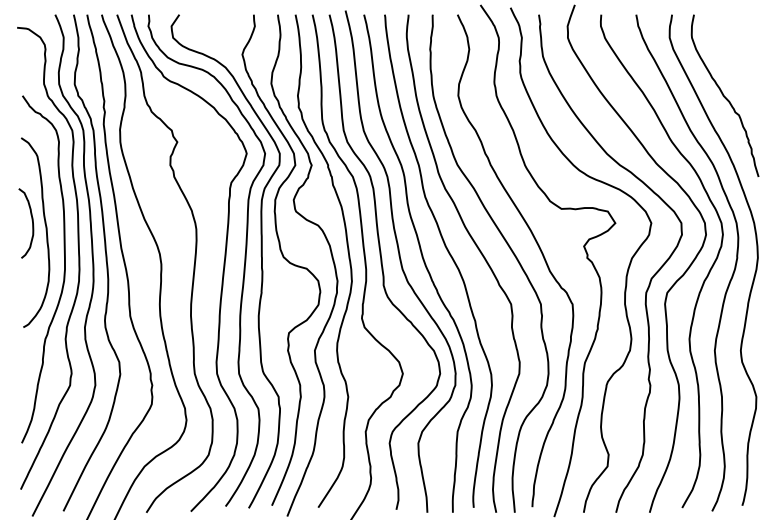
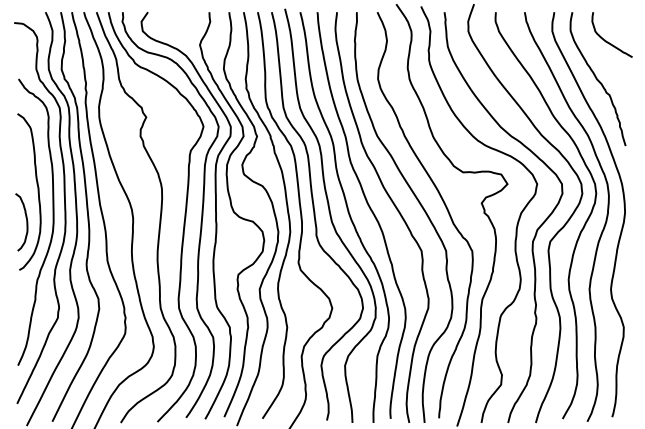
curve: (737, 50) -> (608, 41), added
curve: (31, 220) -> (26, 219), moved

